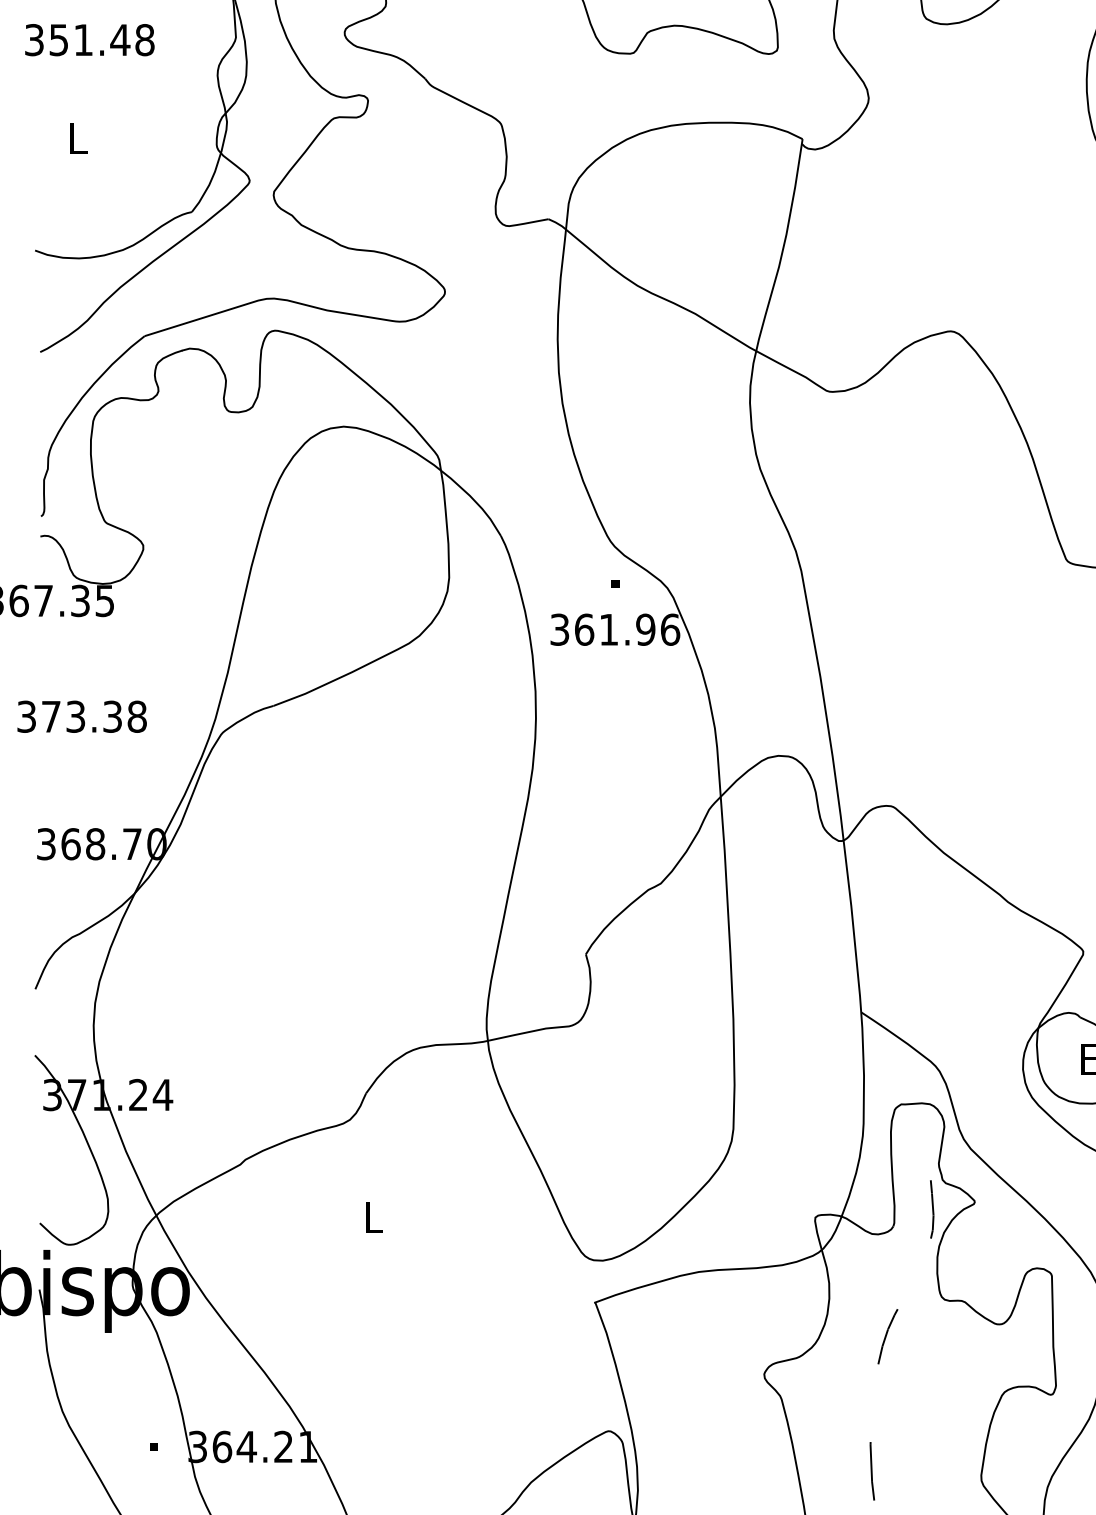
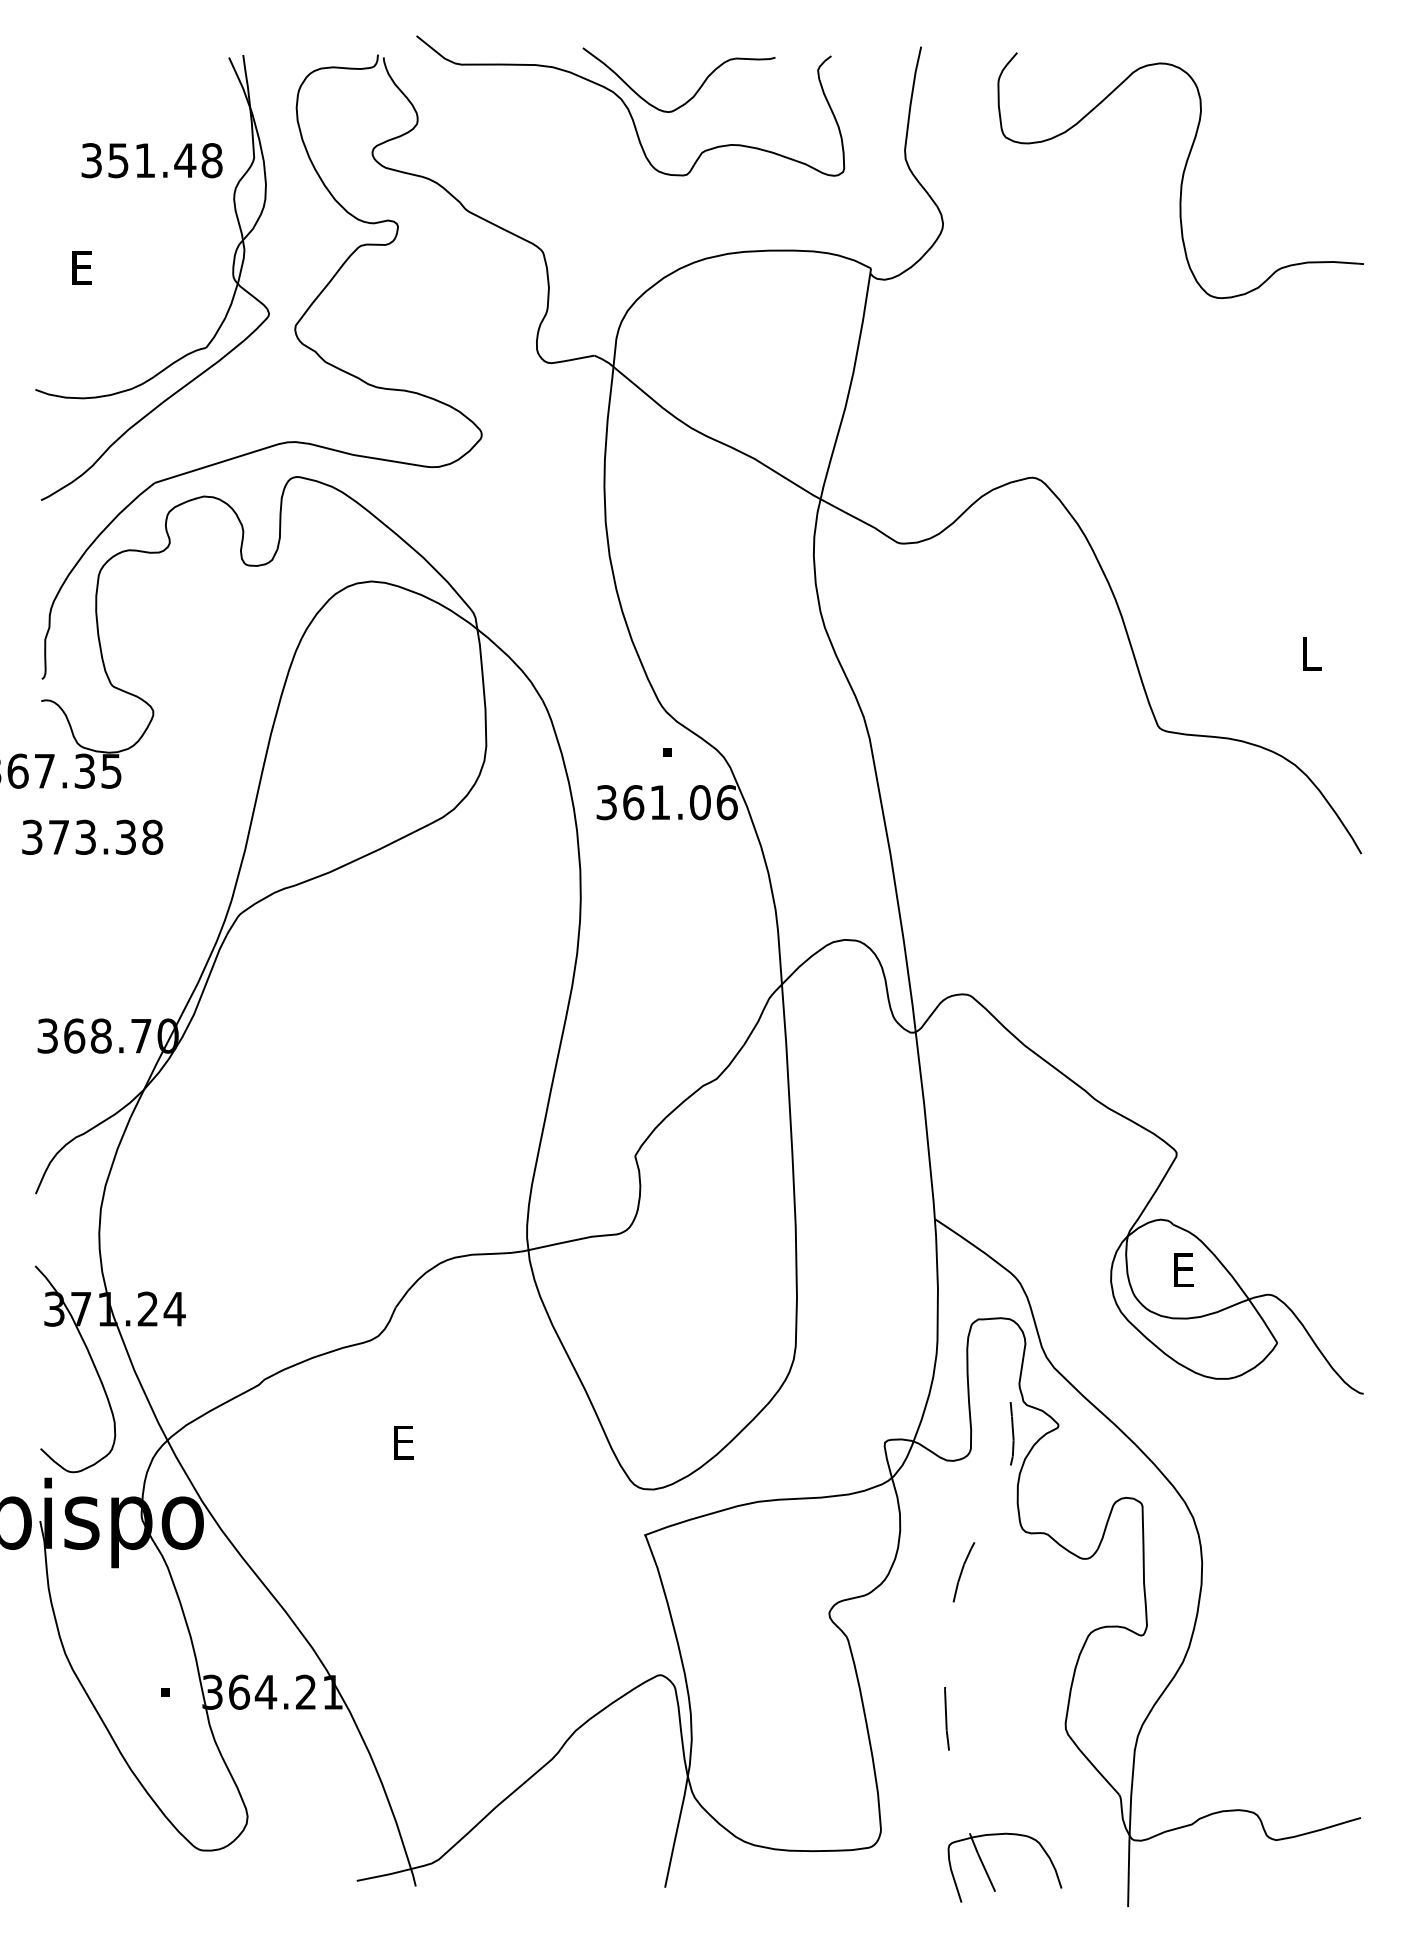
text: (89, 39) -> (151, 160), moved
text: (78, 138) -> (82, 267), L -> E
text: (645, 629) -> (699, 802), 361.96 -> 361.06
text: (81, 715) -> (92, 836), moved
text: (374, 1217) -> (404, 1442), L -> E

